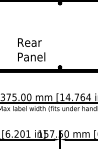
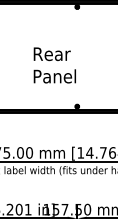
text: (31, 49) -> (54, 64), moved

